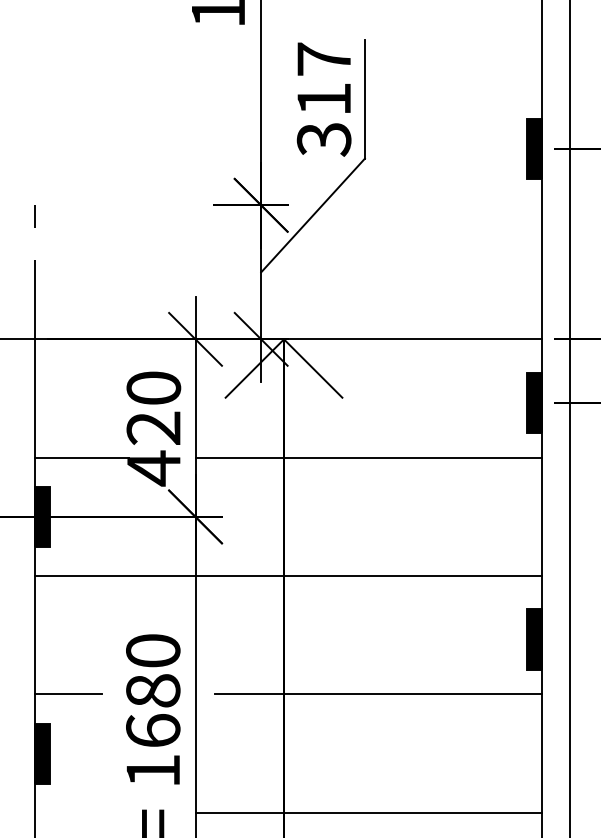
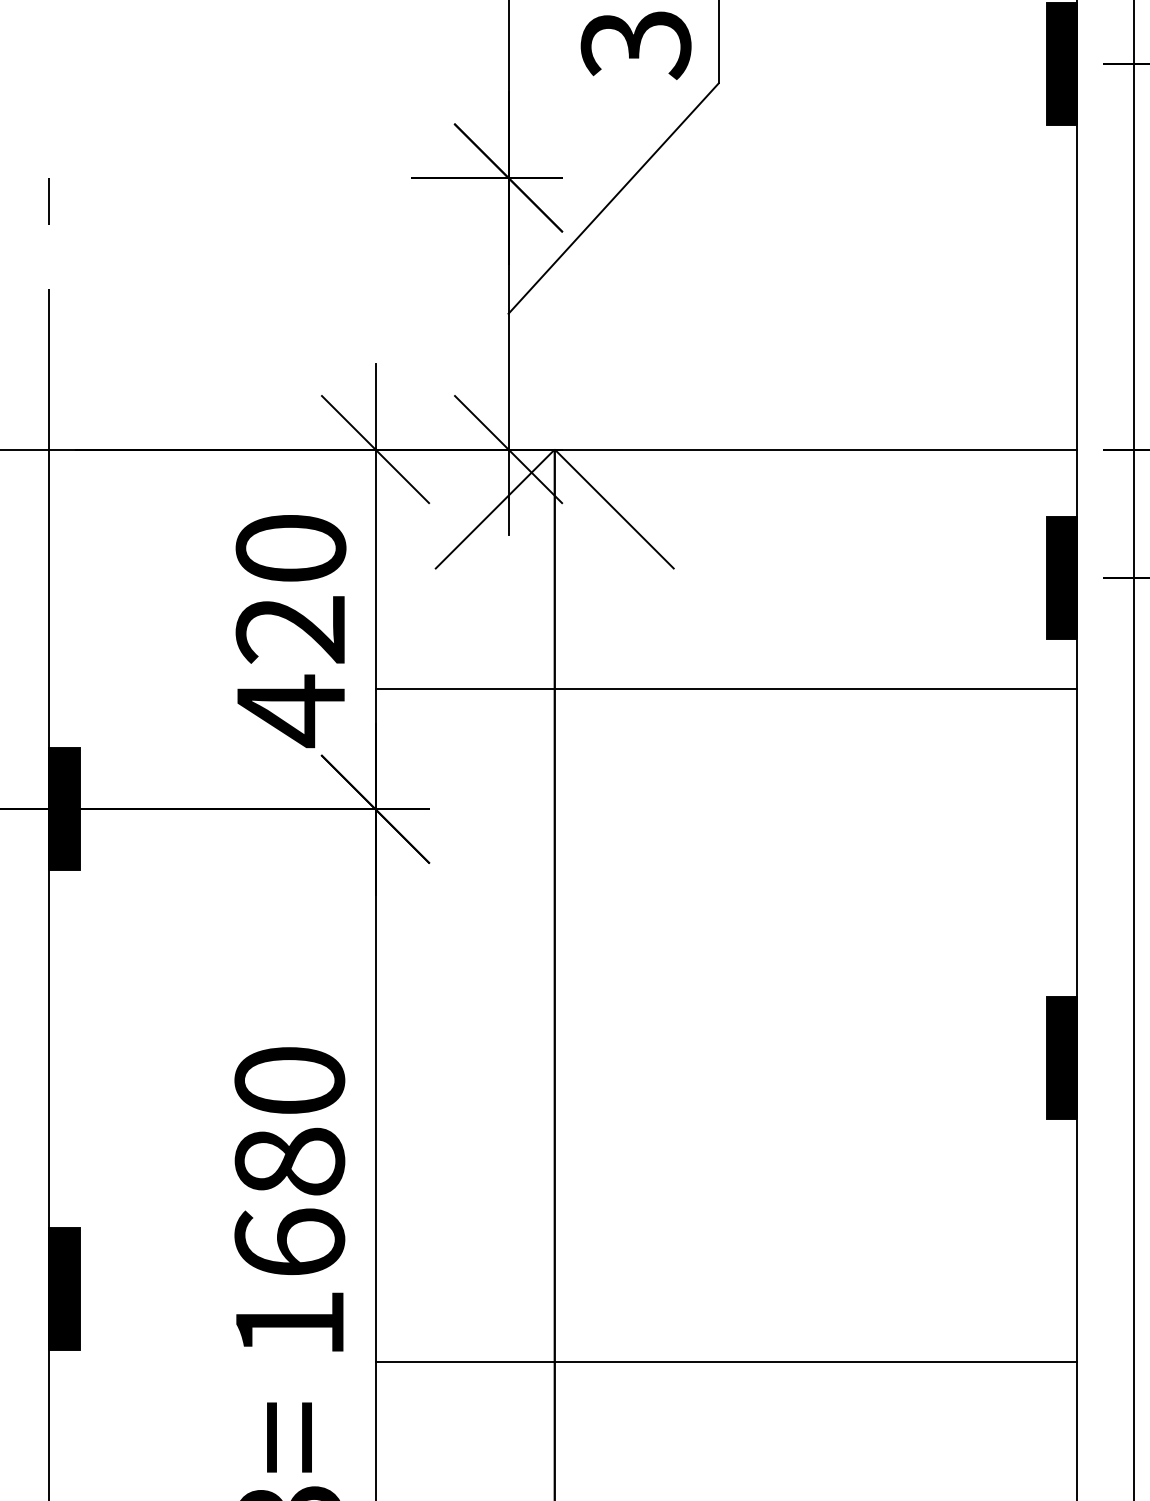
line: (81, 457) -> (144, 688), removed
line: (287, 576) -> (561, 930), removed
line: (67, 694) -> (116, 1169), removed
line: (378, 694) -> (746, 1169), removed
line: (368, 812) -> (725, 1361), moved

